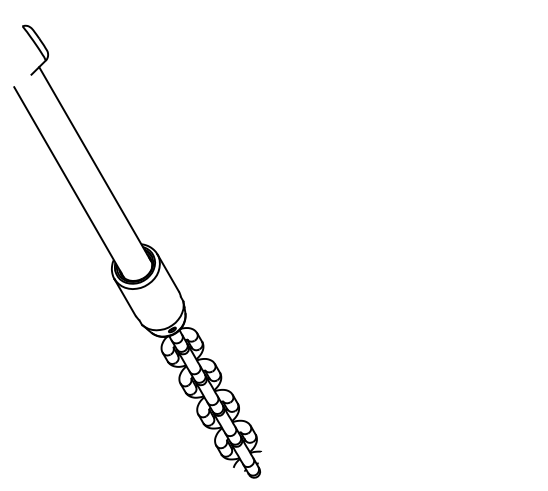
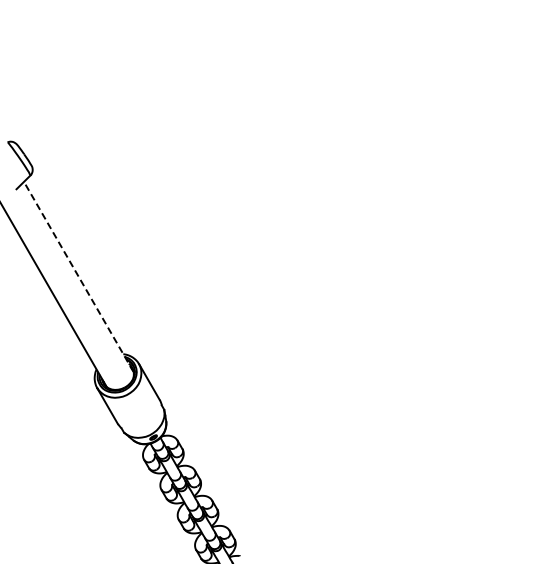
line: (95, 164) -> (78, 276), solid -> dashed

